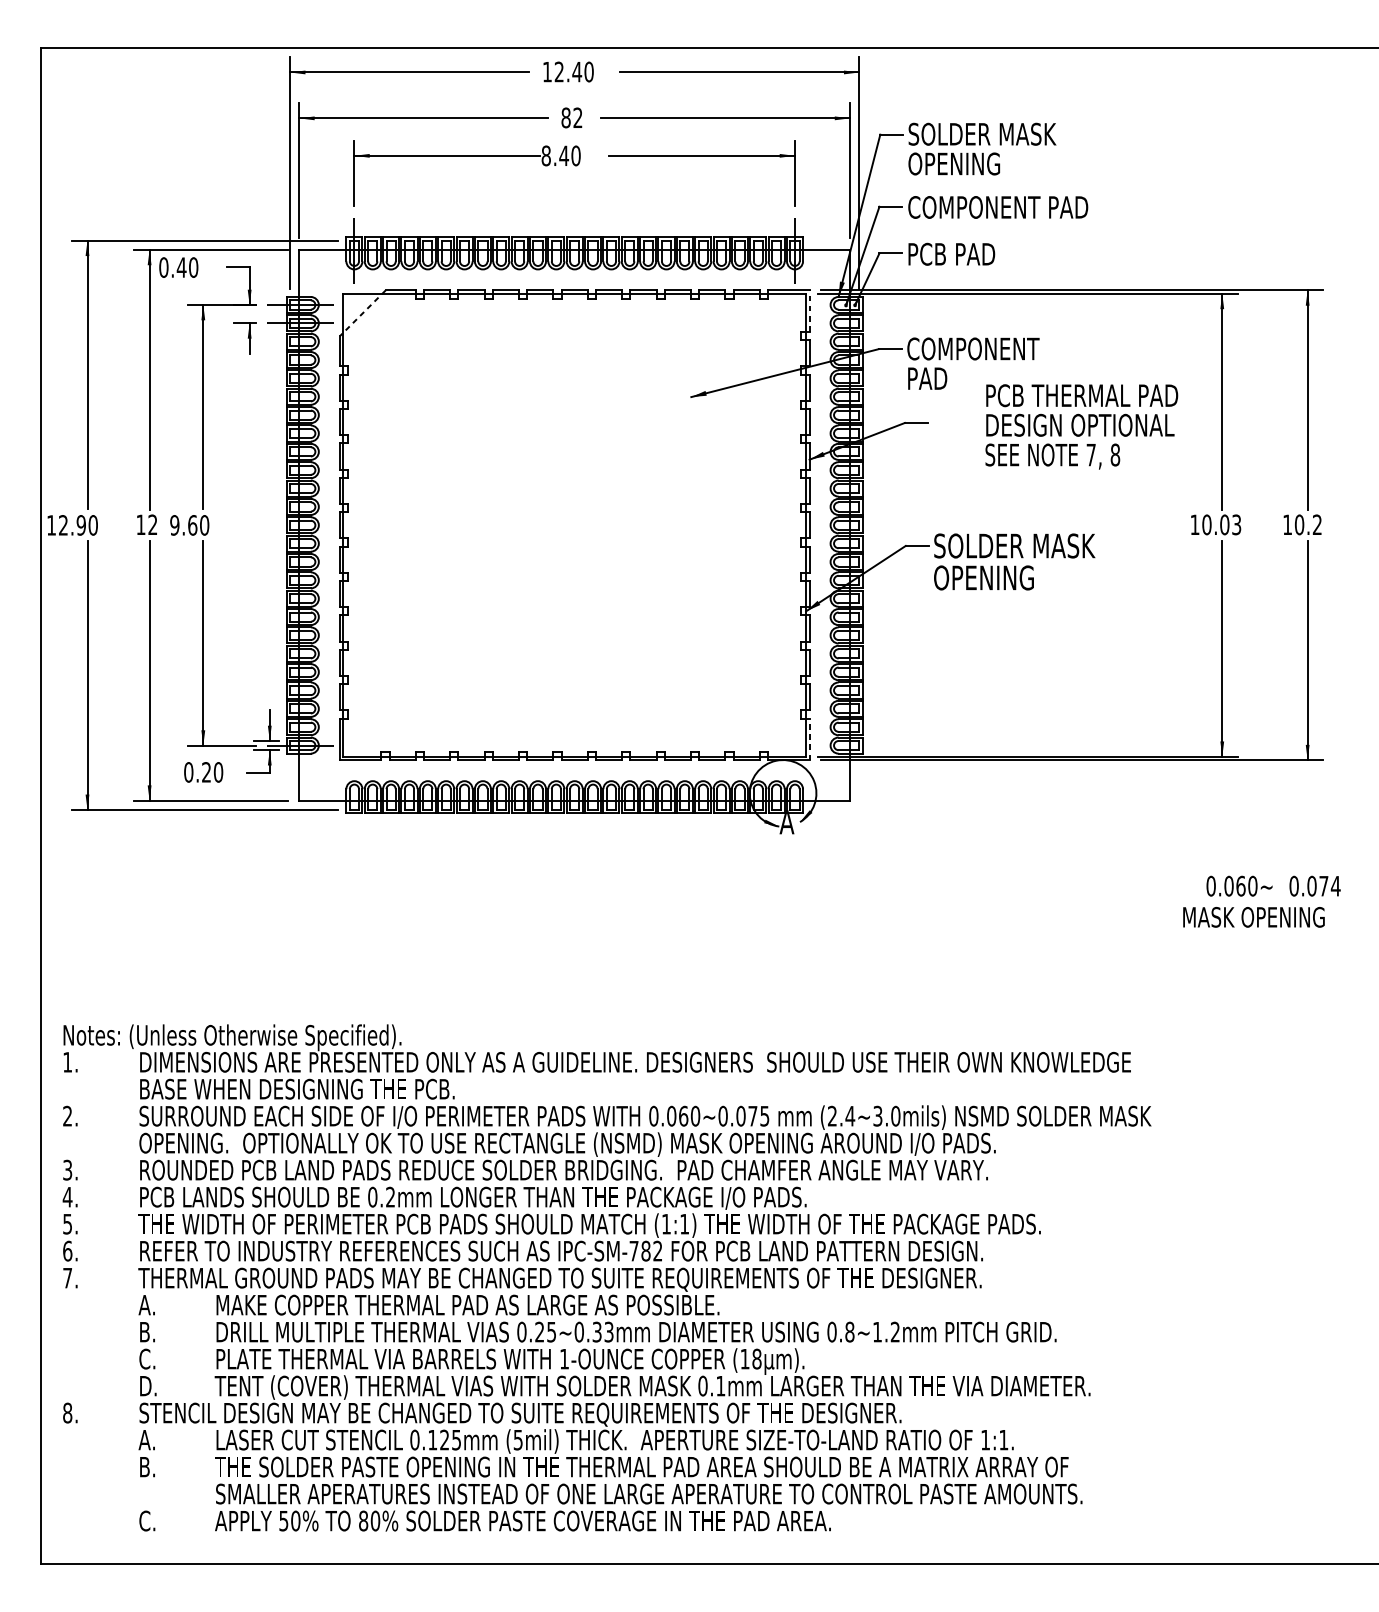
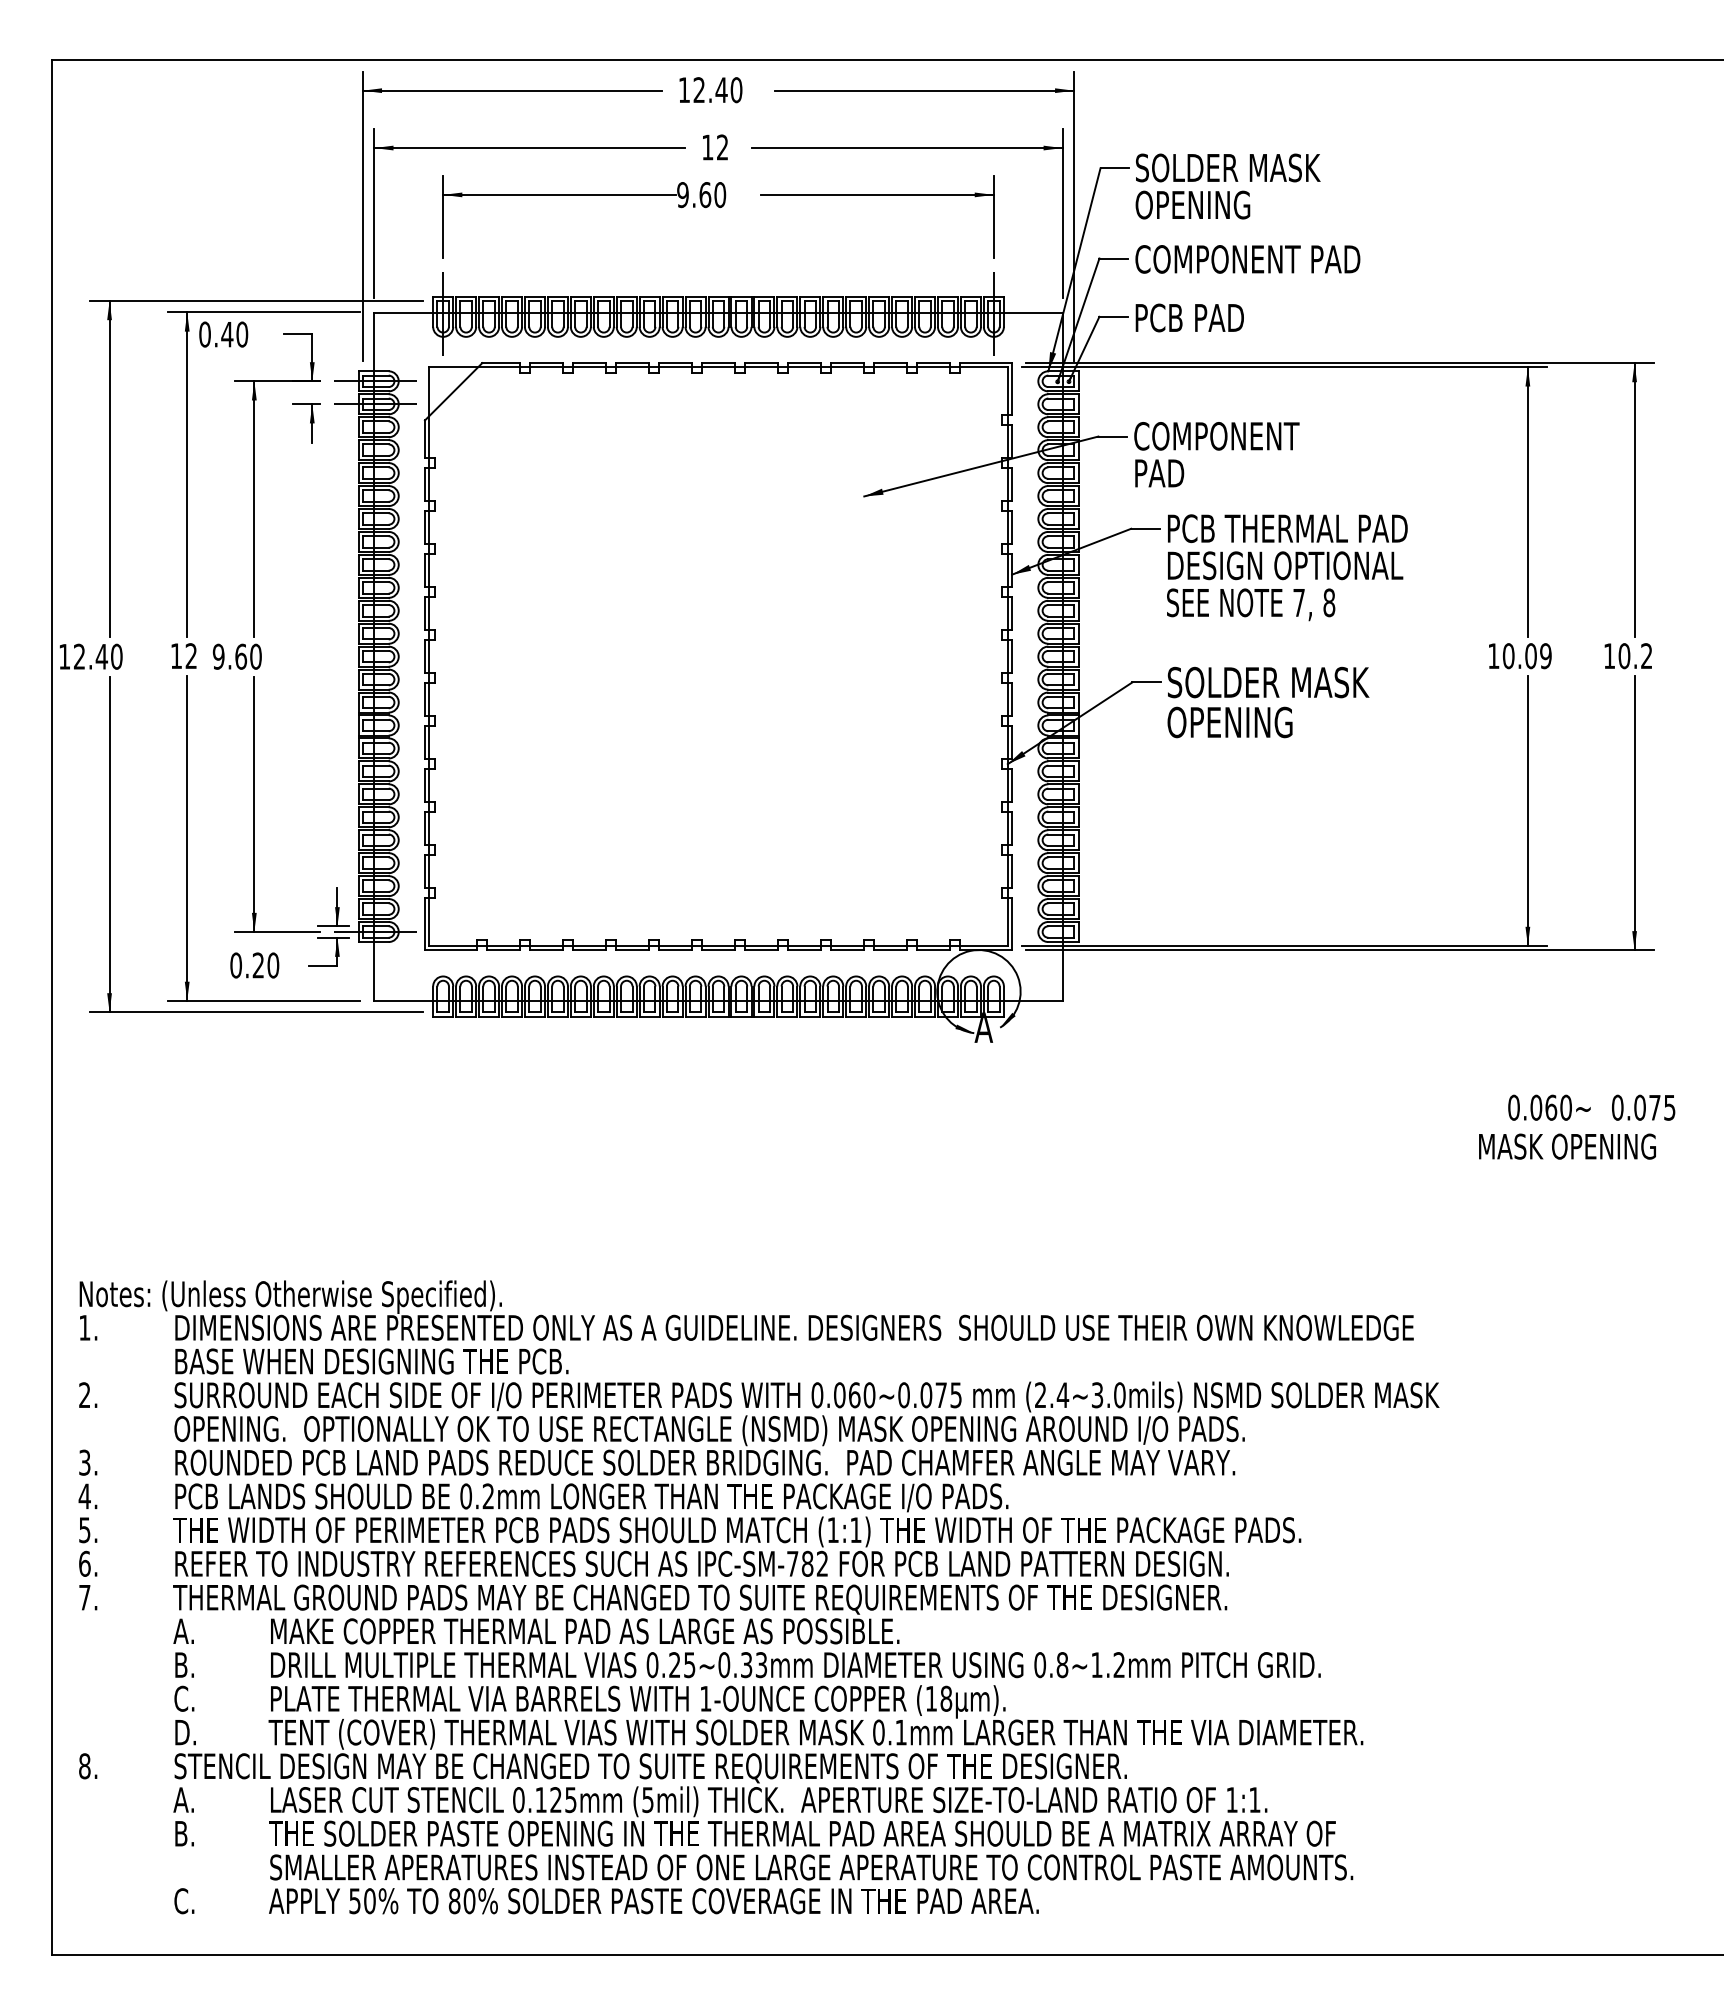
text: (565, 117) -> (707, 147), 82 -> 12
text: (555, 156) -> (694, 195), 8.40 -> 9.60
line: (809, 311) -> (1012, 389), dashed -> solid
line: (362, 313) -> (453, 391), dashed -> solid
text: (1081, 426) -> (1287, 567), moved
text: (1236, 524) -> (1545, 655), 10.03 -> 10.09
text: (81, 525) -> (101, 656), 12.90 -> 12.40
line: (809, 739) -> (1012, 924), dashed -> solid
text: (1335, 886) -> (1669, 1107), 0.074 -> 0.075

